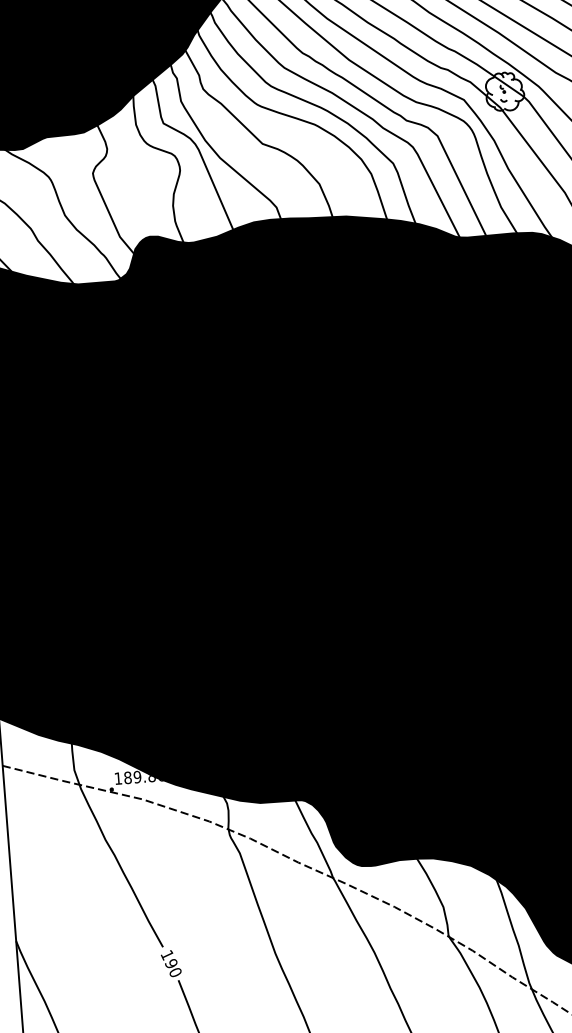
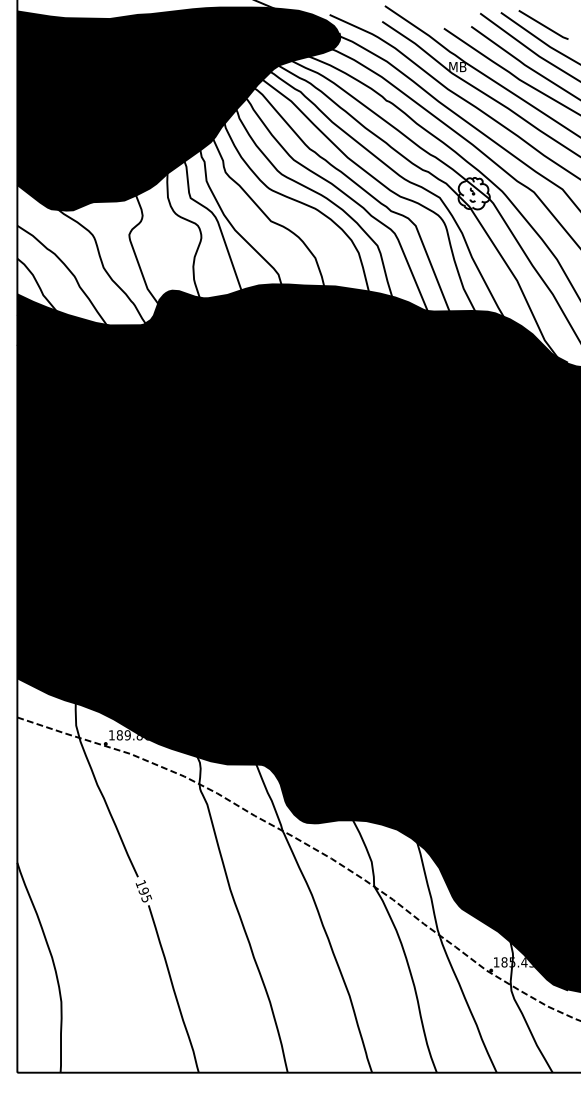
text: (175, 972) -> (146, 898), 190 -> 195

